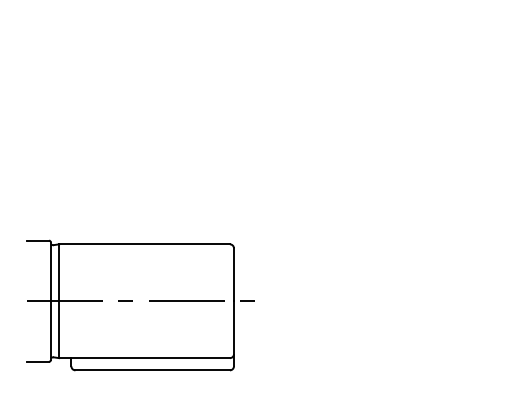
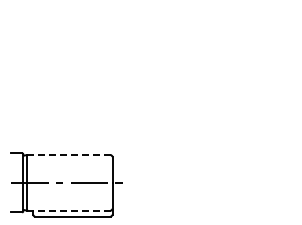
line: (143, 245) -> (68, 155), solid -> dashed
line: (143, 357) -> (68, 210), solid -> dashed

